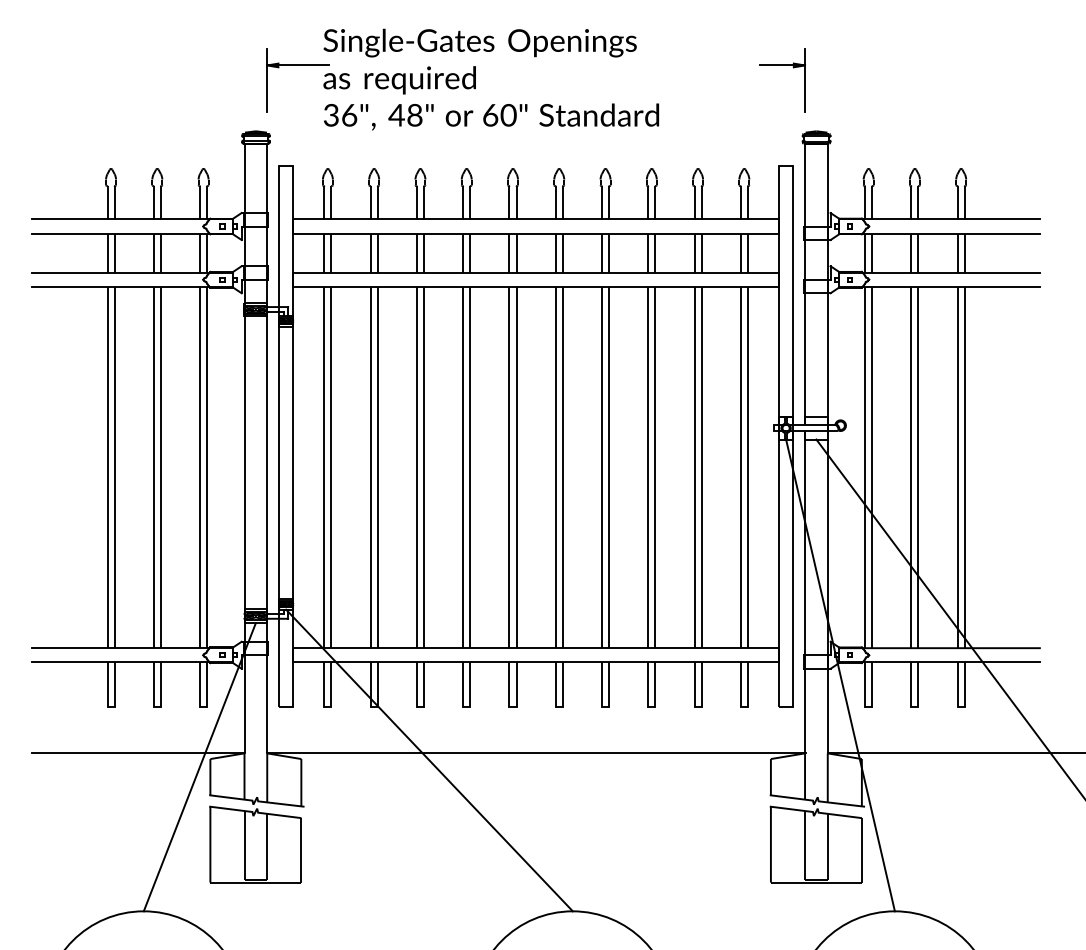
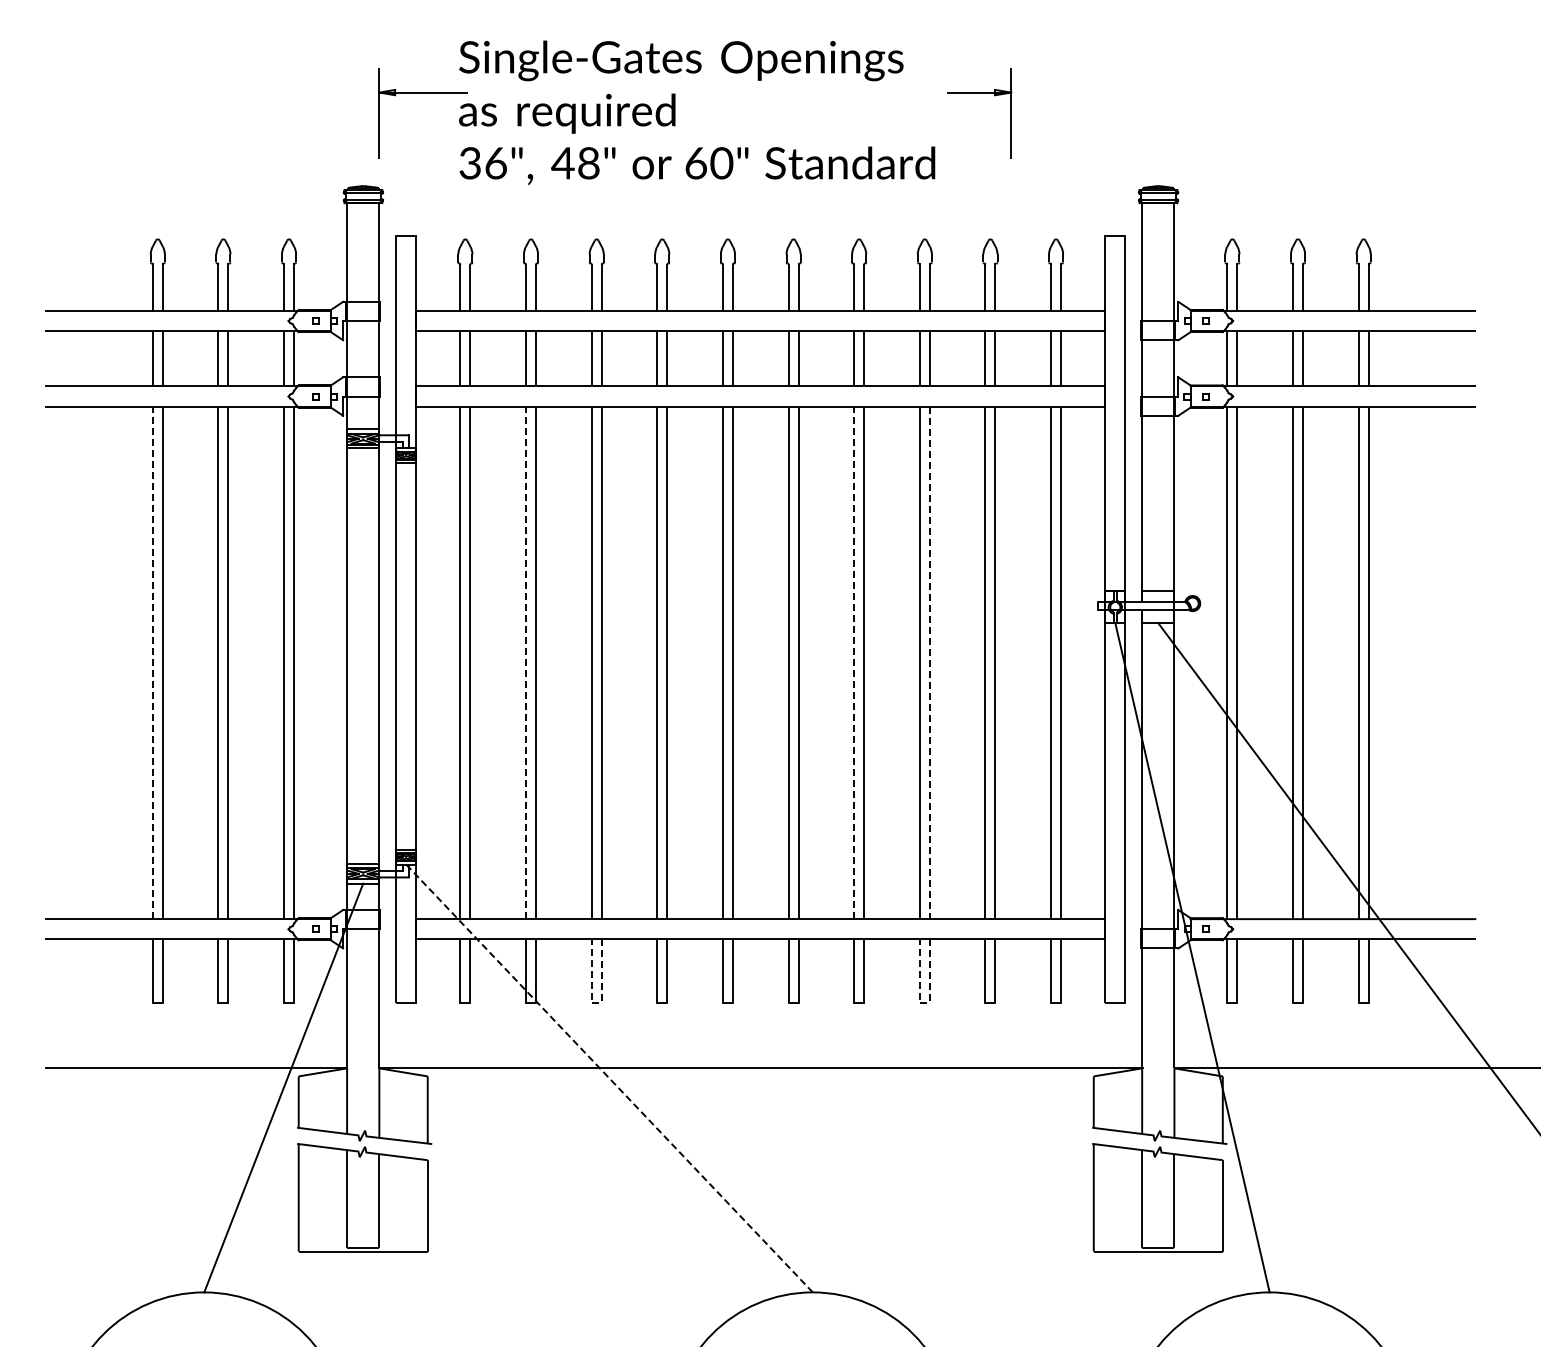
part: (782, 66) -> (979, 93), moved
line: (107, 467) -> (152, 662), solid -> dashed
line: (370, 467) -> (526, 662), solid -> dashed
line: (602, 467) -> (854, 662), solid -> dashed
line: (655, 467) -> (929, 663), solid -> dashed
line: (420, 706) -> (596, 1002), solid -> dashed
line: (651, 706) -> (924, 1002), solid -> dashed
line: (429, 760) -> (609, 1078), solid -> dashed

